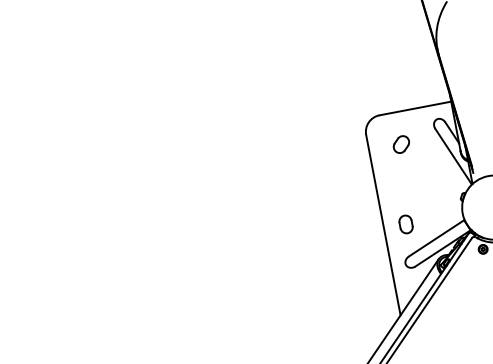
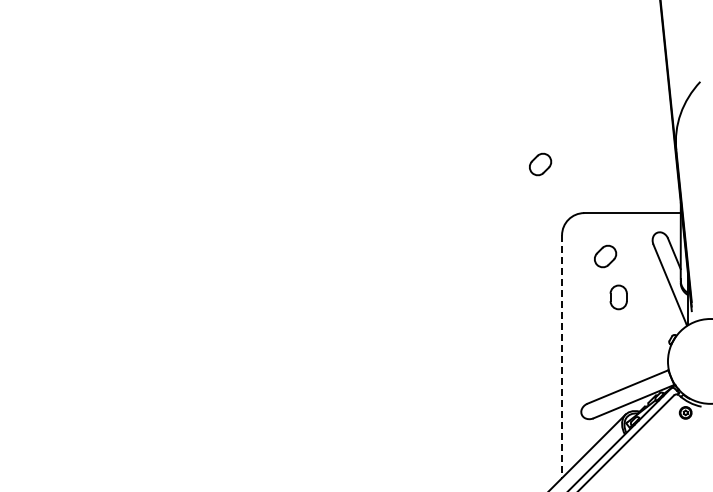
part: (340, 85) -> (540, 164), added
part: (405, 224) -> (618, 297), moved
line: (383, 225) -> (562, 357), solid -> dashed

